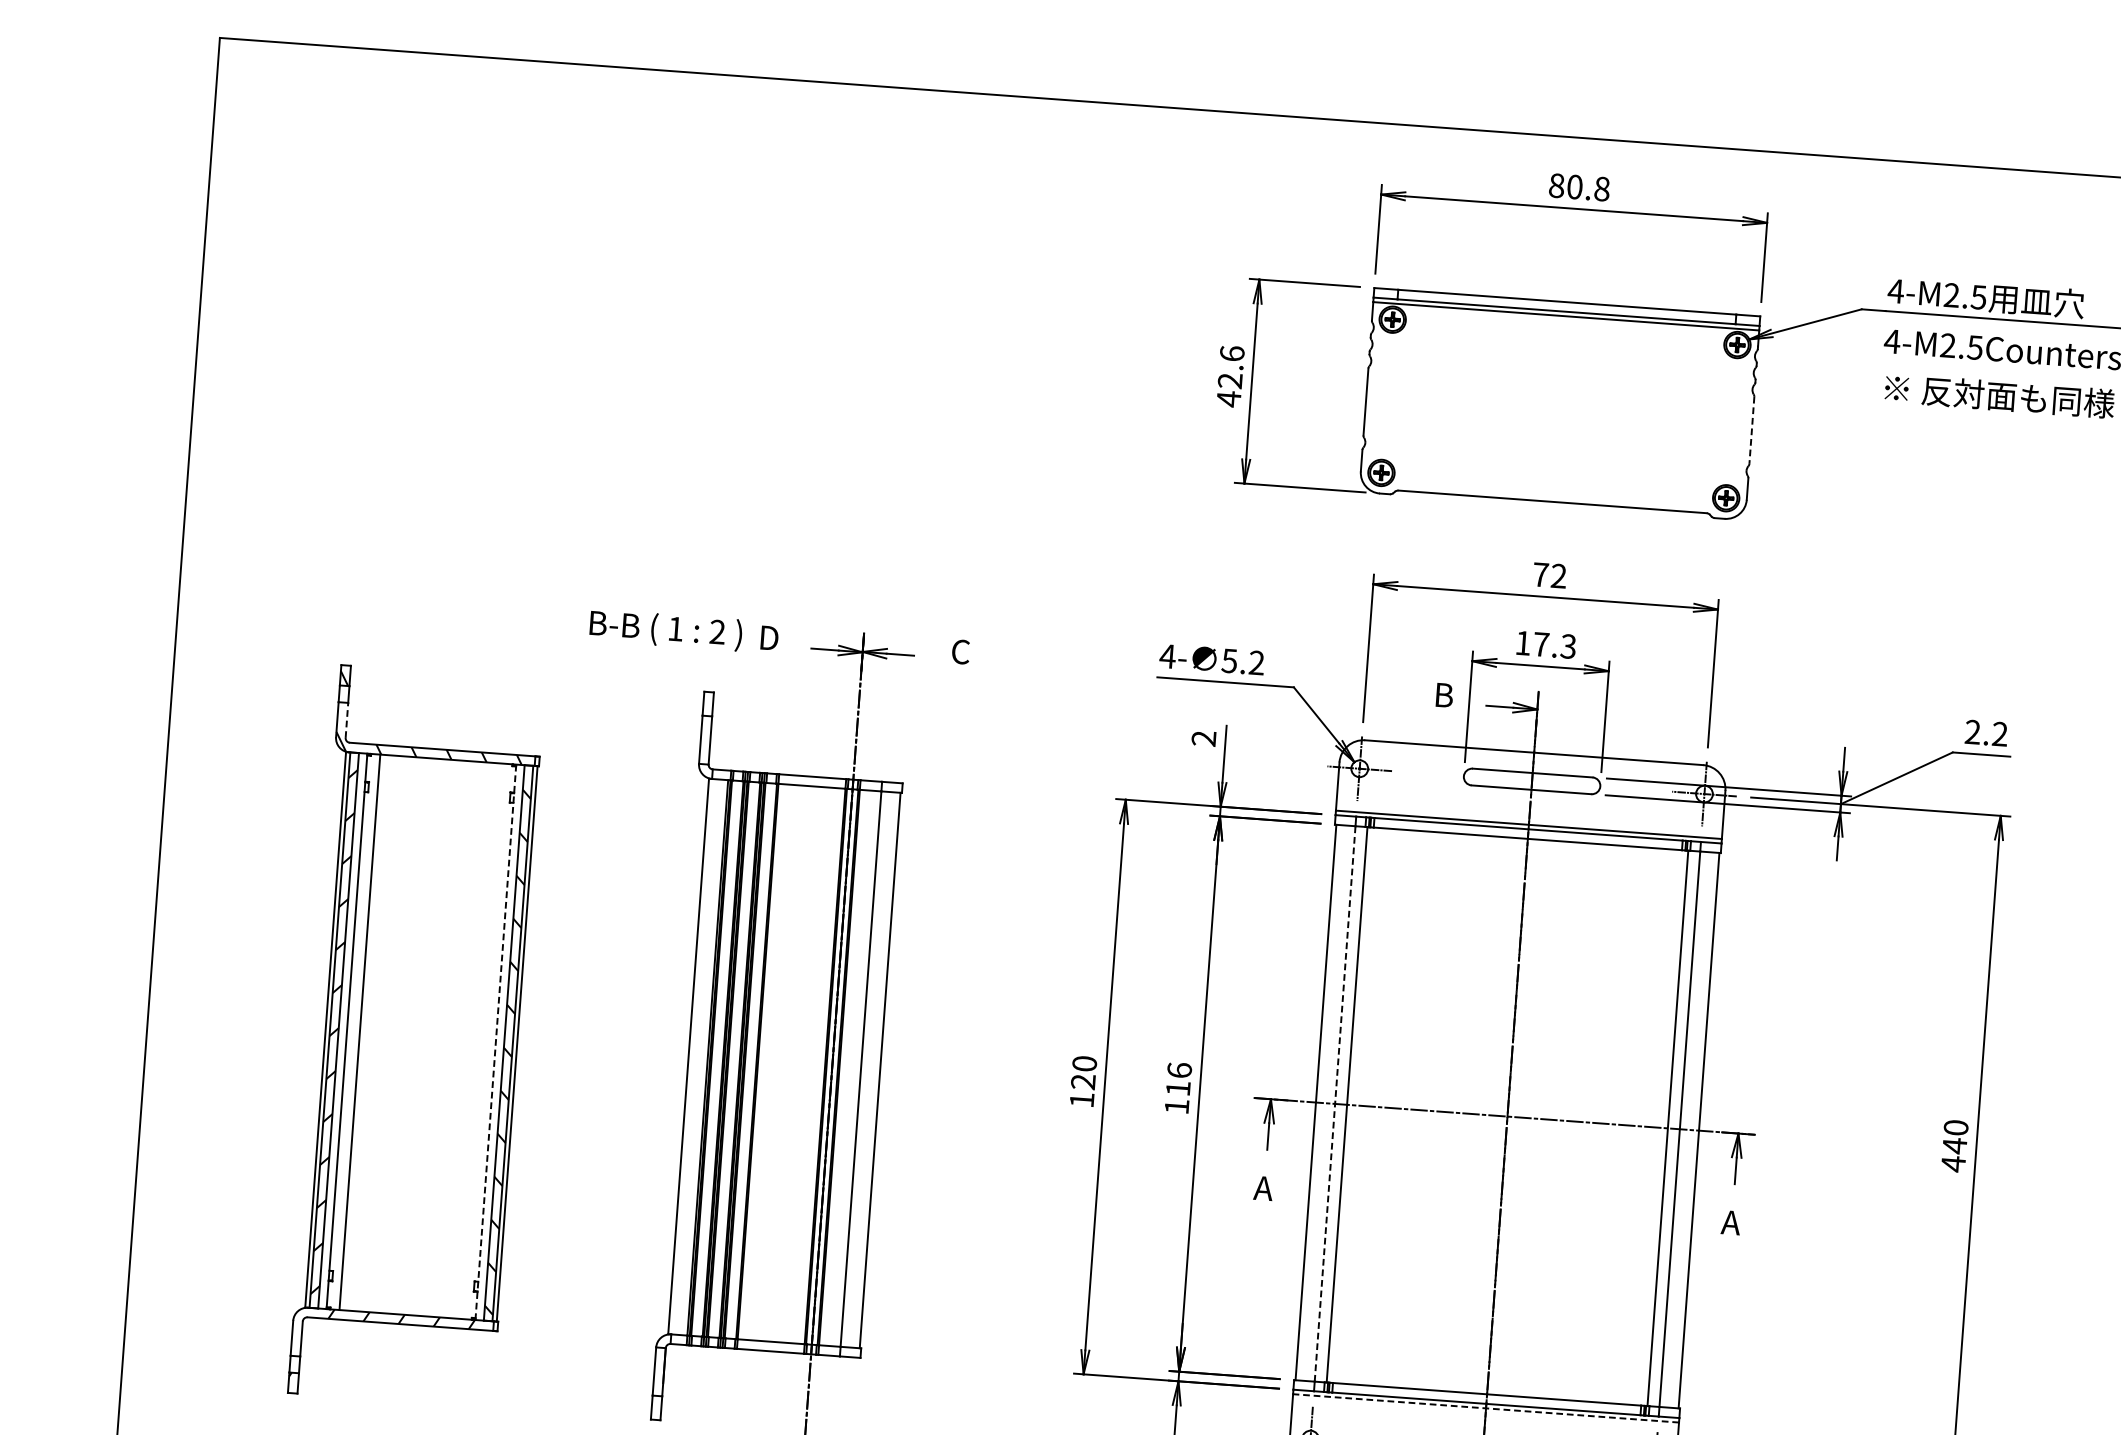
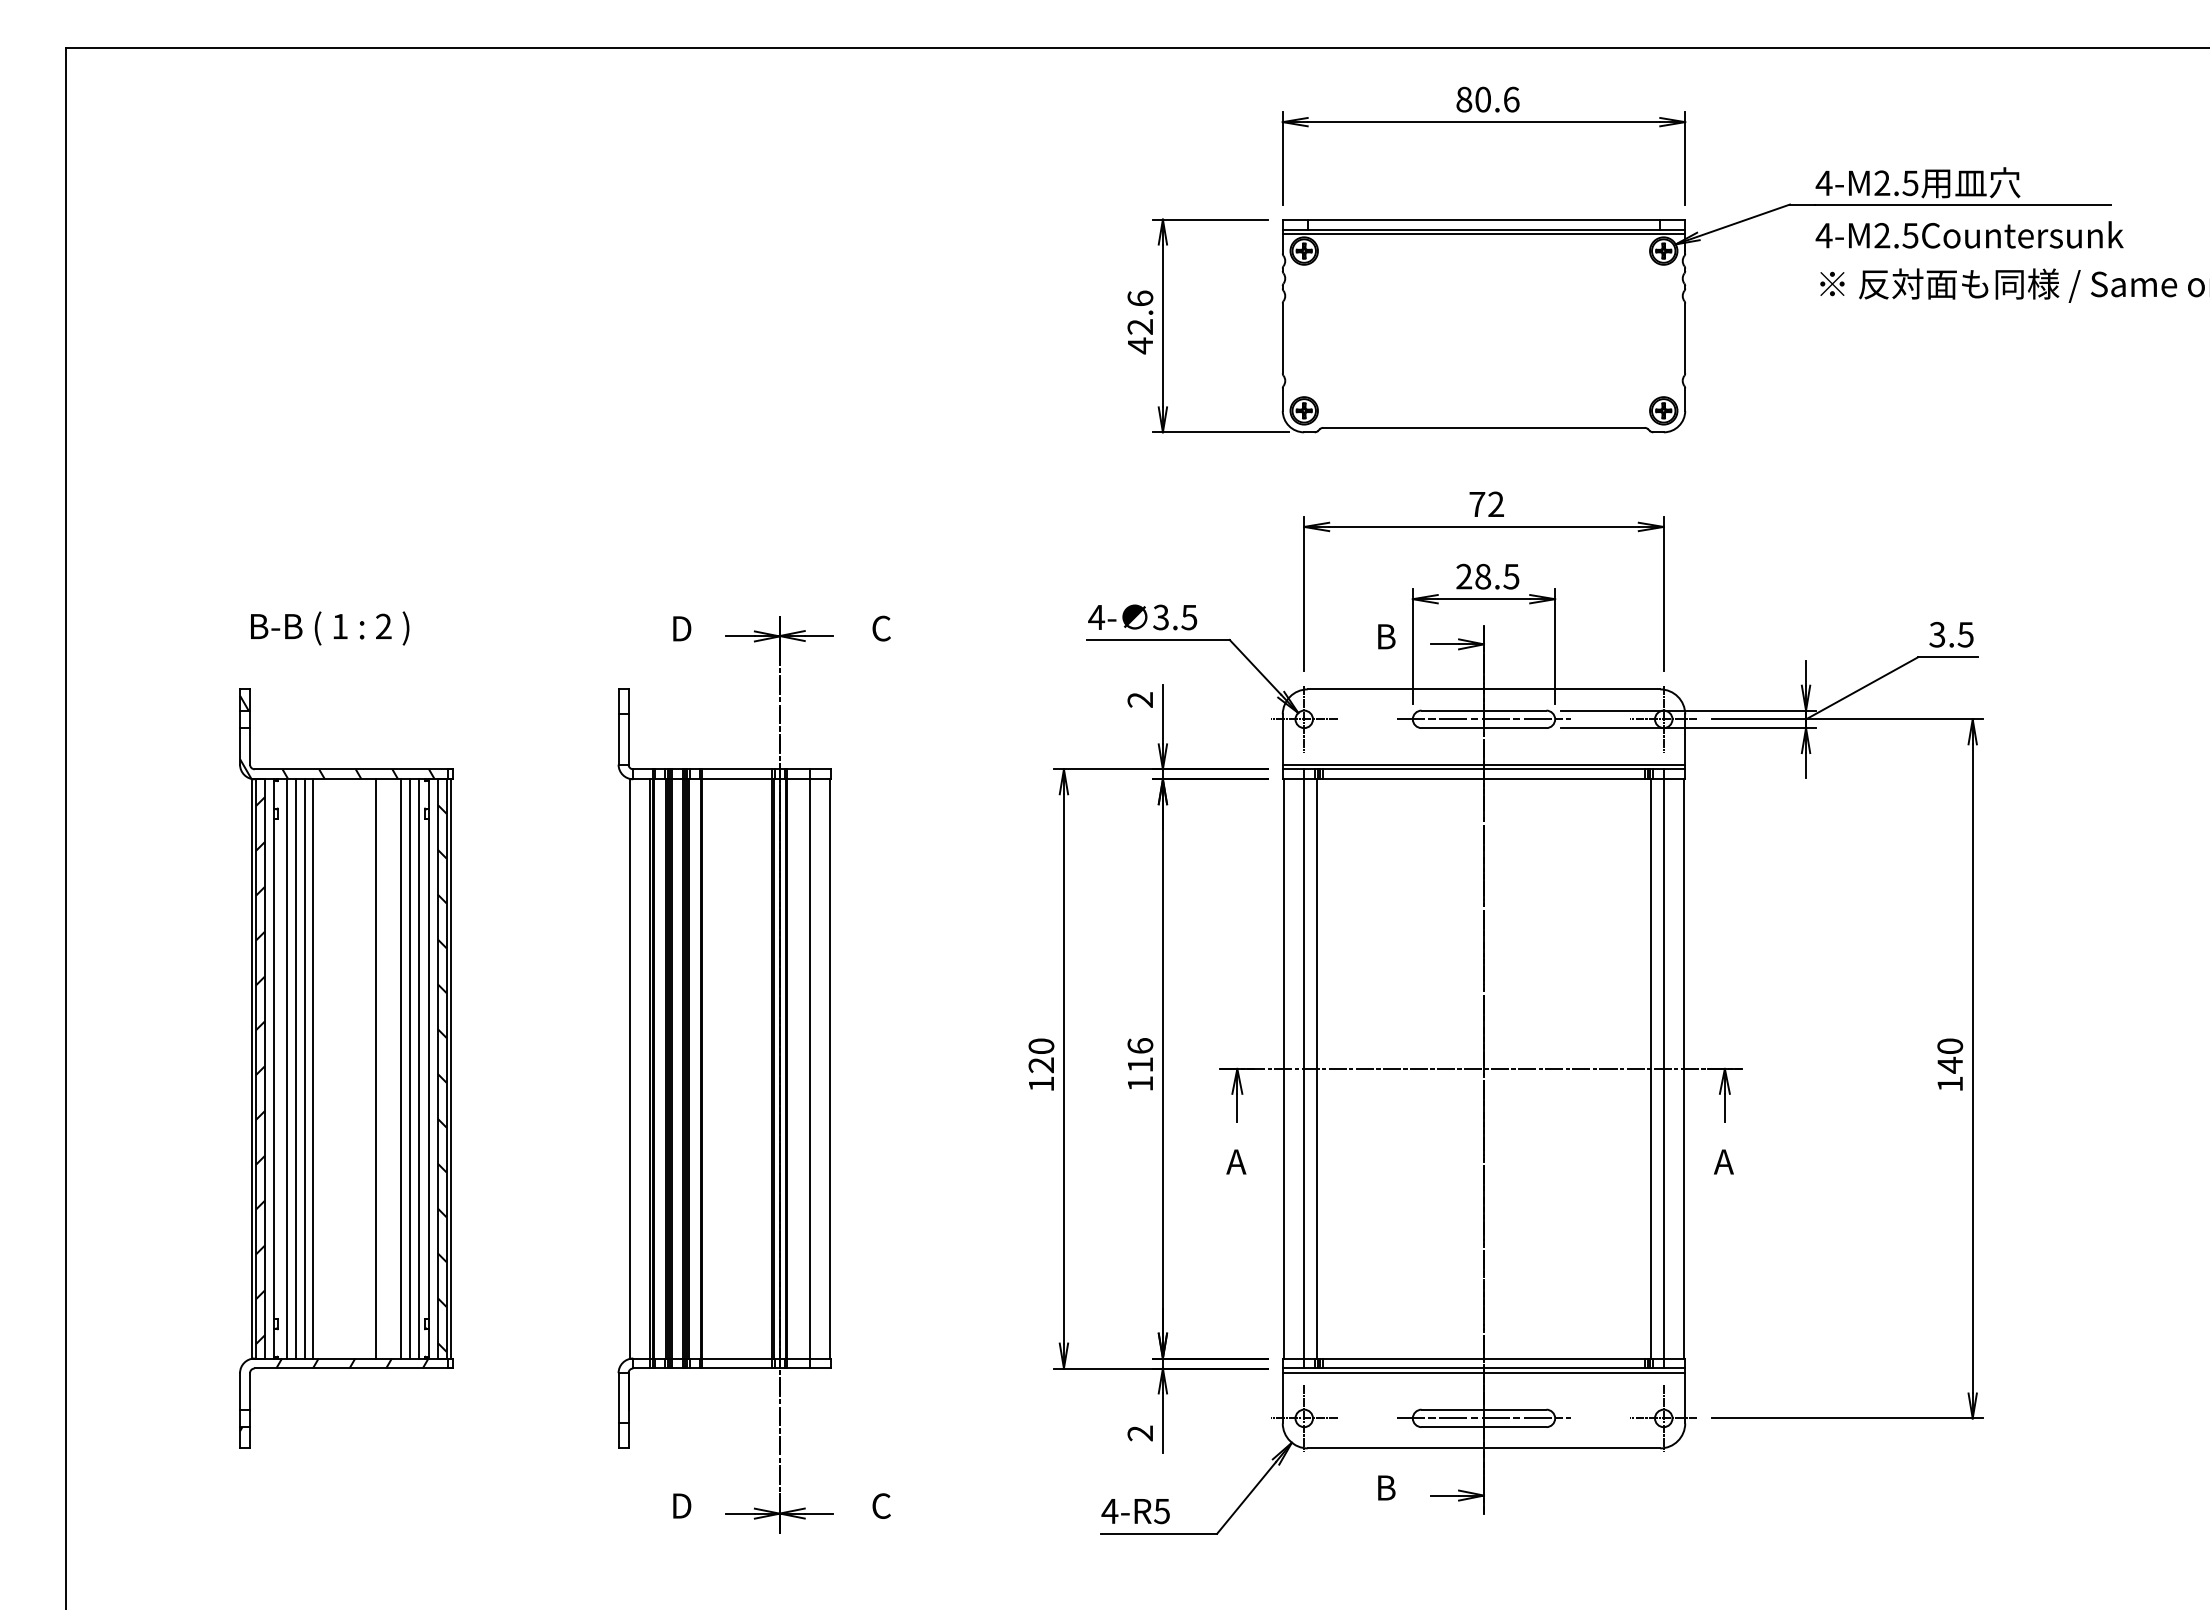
text: (1602, 188) -> (1511, 99), 80.8 -> 80.6
line: (1752, 430) -> (1685, 338), dashed -> solid
text: (666, 630) -> (330, 628), moved
text: (1545, 644) -> (1487, 576), 17.3 -> 28.5
text: (1243, 662) -> (1175, 617), 5.2 -> 3.5
line: (347, 719) -> (250, 745), dashed -> solid
text: (1986, 732) -> (1951, 634), 2.2 -> 3.5
line: (1531, 781) -> (1483, 719), added
line: (367, 1032) -> (295, 1068), added
line: (376, 1033) -> (304, 1068), added
line: (385, 1033) -> (313, 1068), added
line: (445, 1038) -> (376, 1068), added
line: (469, 1039) -> (401, 1068), added
line: (478, 1040) -> (410, 1068), added
line: (485, 1041) -> (418, 1068), added
line: (496, 1041) -> (429, 1068), dashed -> solid
line: (1335, 1103) -> (1304, 1068), dashed -> solid
text: (1952, 1163) -> (1949, 1083), 440 -> 140
line: (1485, 1408) -> (1483, 1373), dashed -> solid

